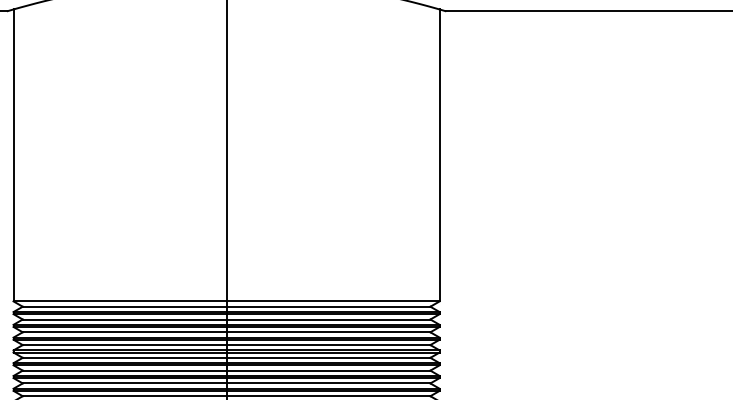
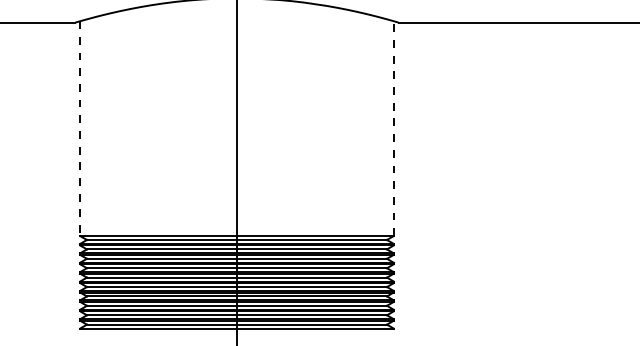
line: (439, 155) -> (393, 128), solid -> dashed
line: (13, 156) -> (80, 129), solid -> dashed

